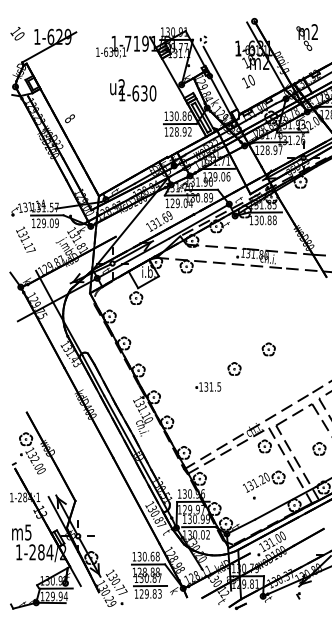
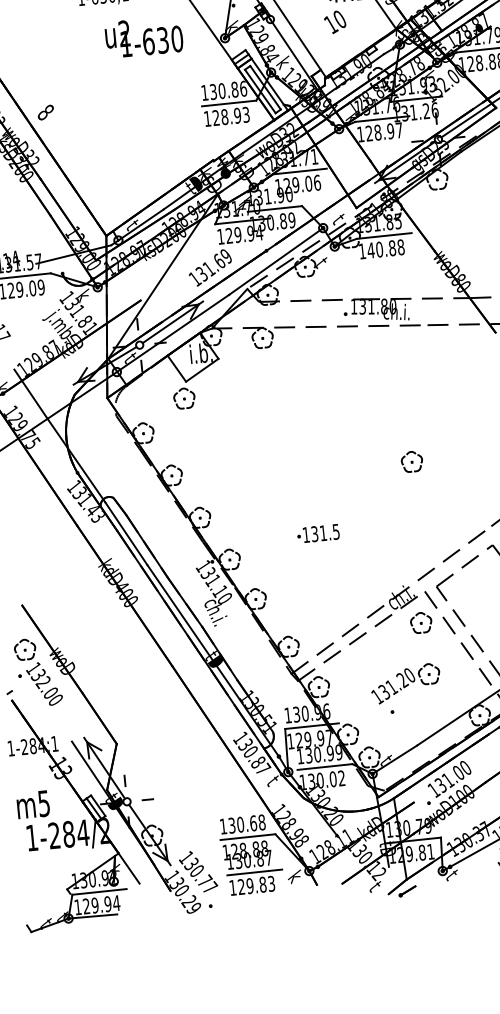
text: (133, 90) -> (144, 37), moved
text: (189, 132) -> (245, 115), 128.92 -> 128.93
text: (185, 203) -> (250, 234), 129.04 -> 129.94
text: (256, 220) -> (370, 250), 130.88 -> 140.88
part: (234, 368) -> (358, 498), removed
part: (264, 484) -> (407, 687), moved

